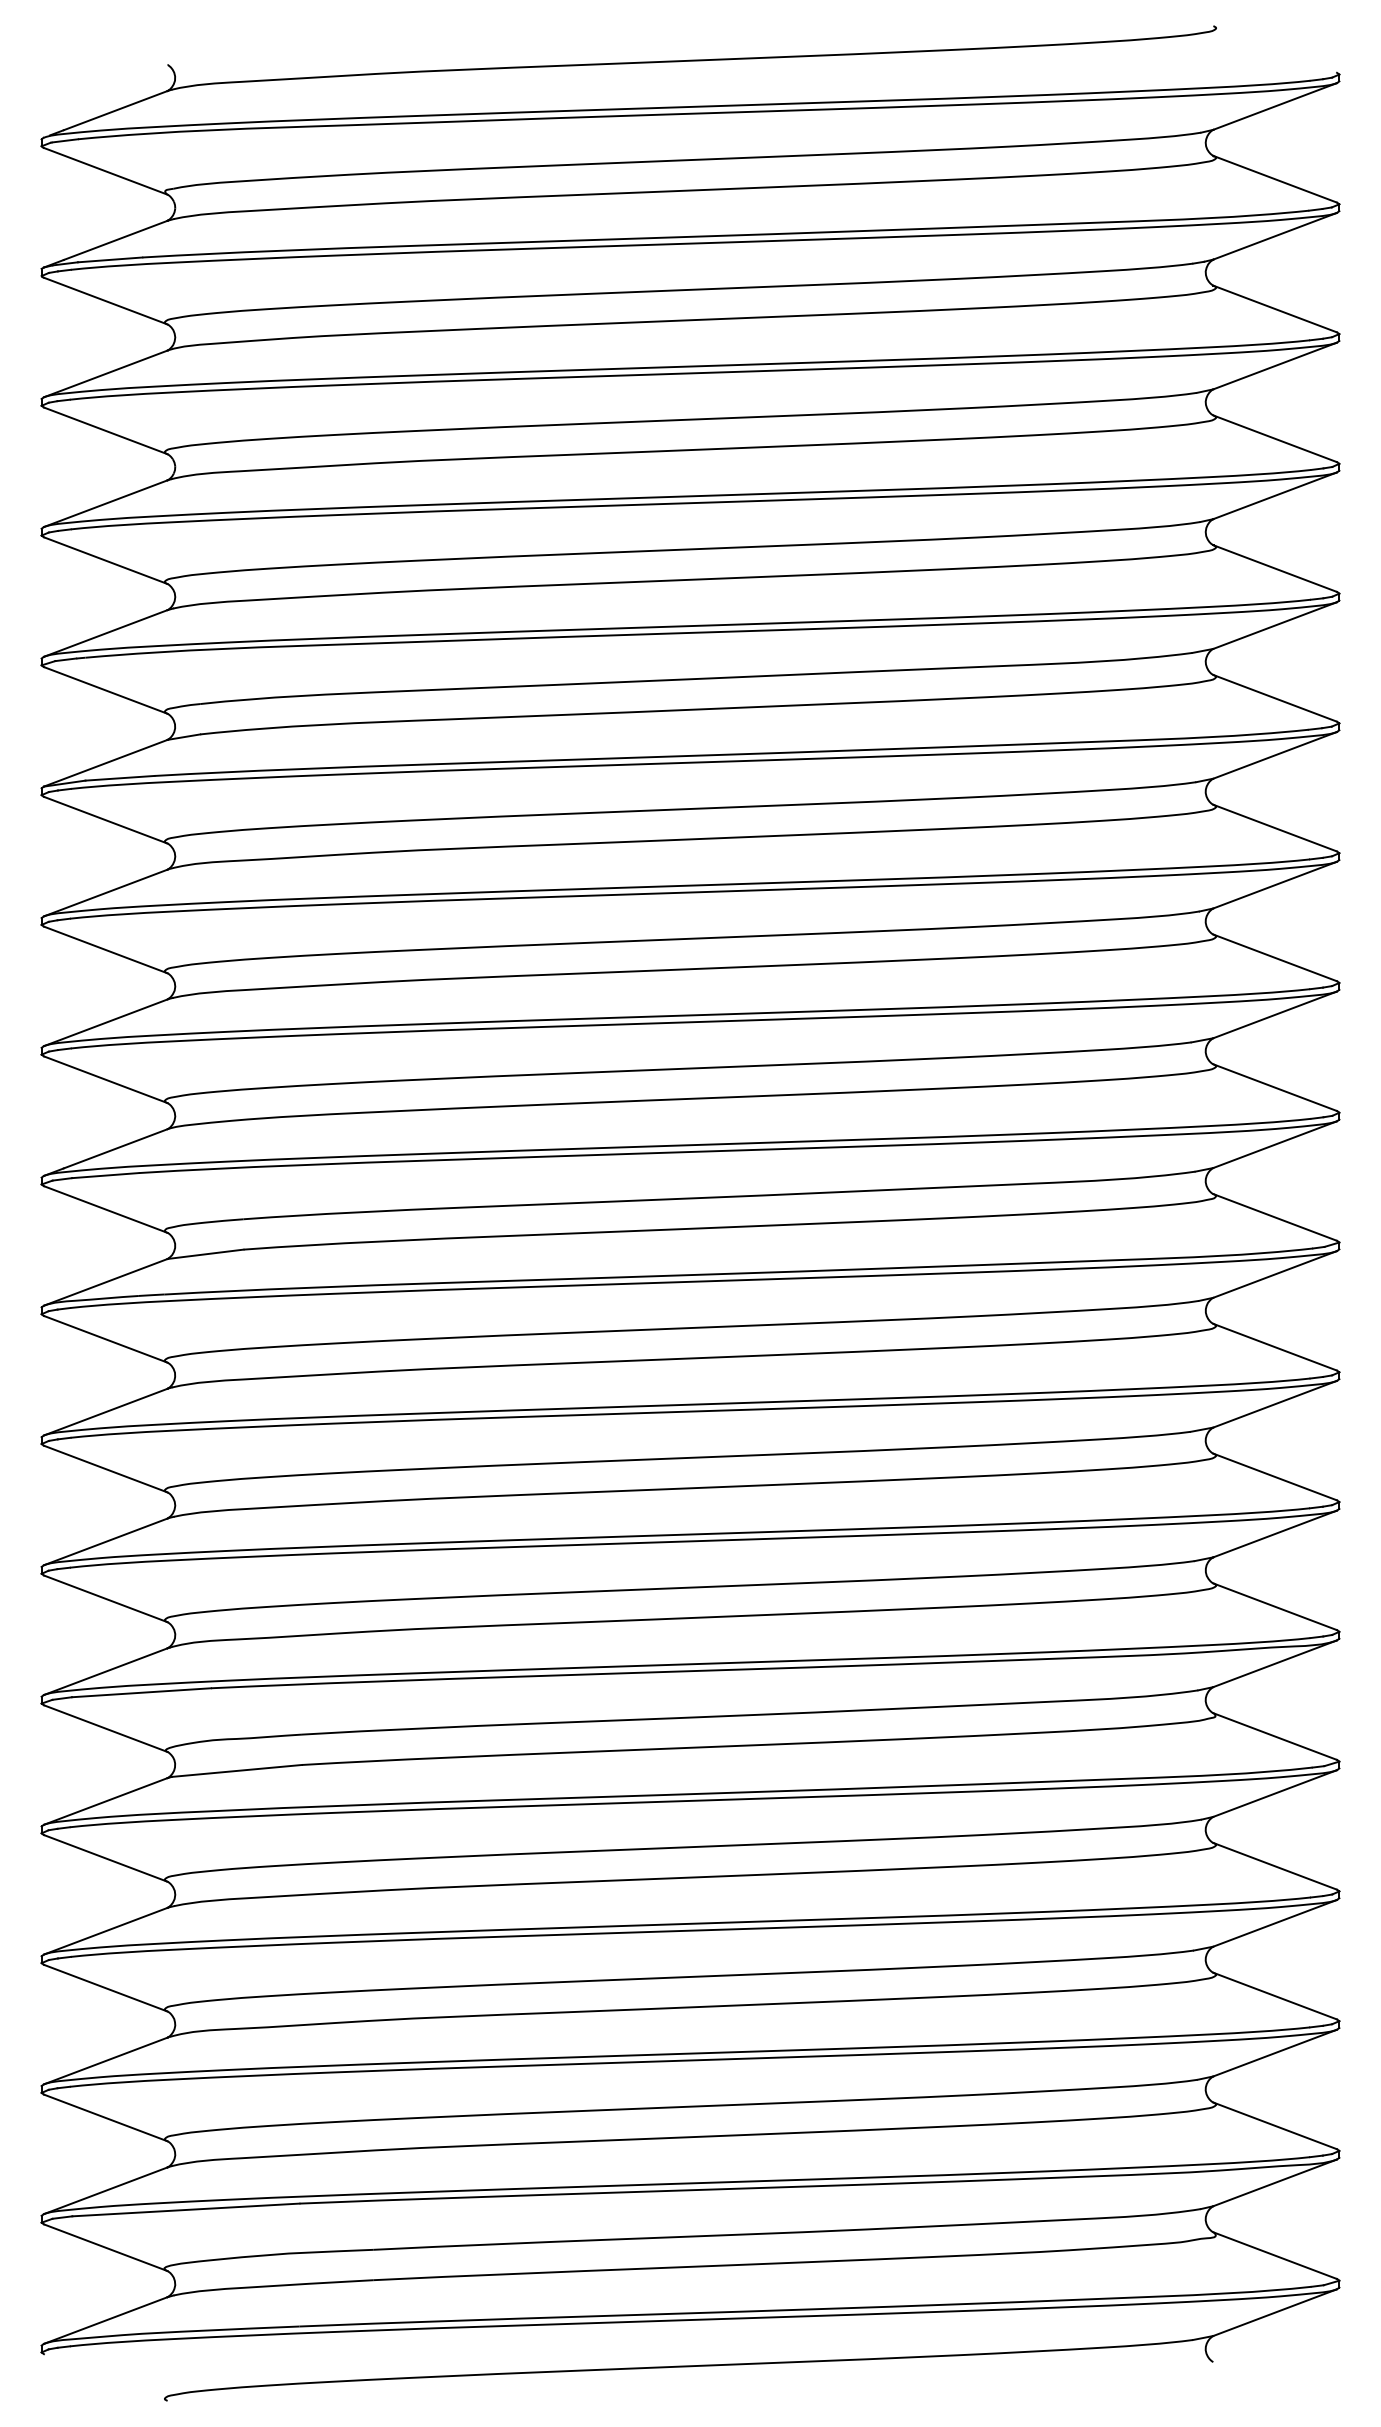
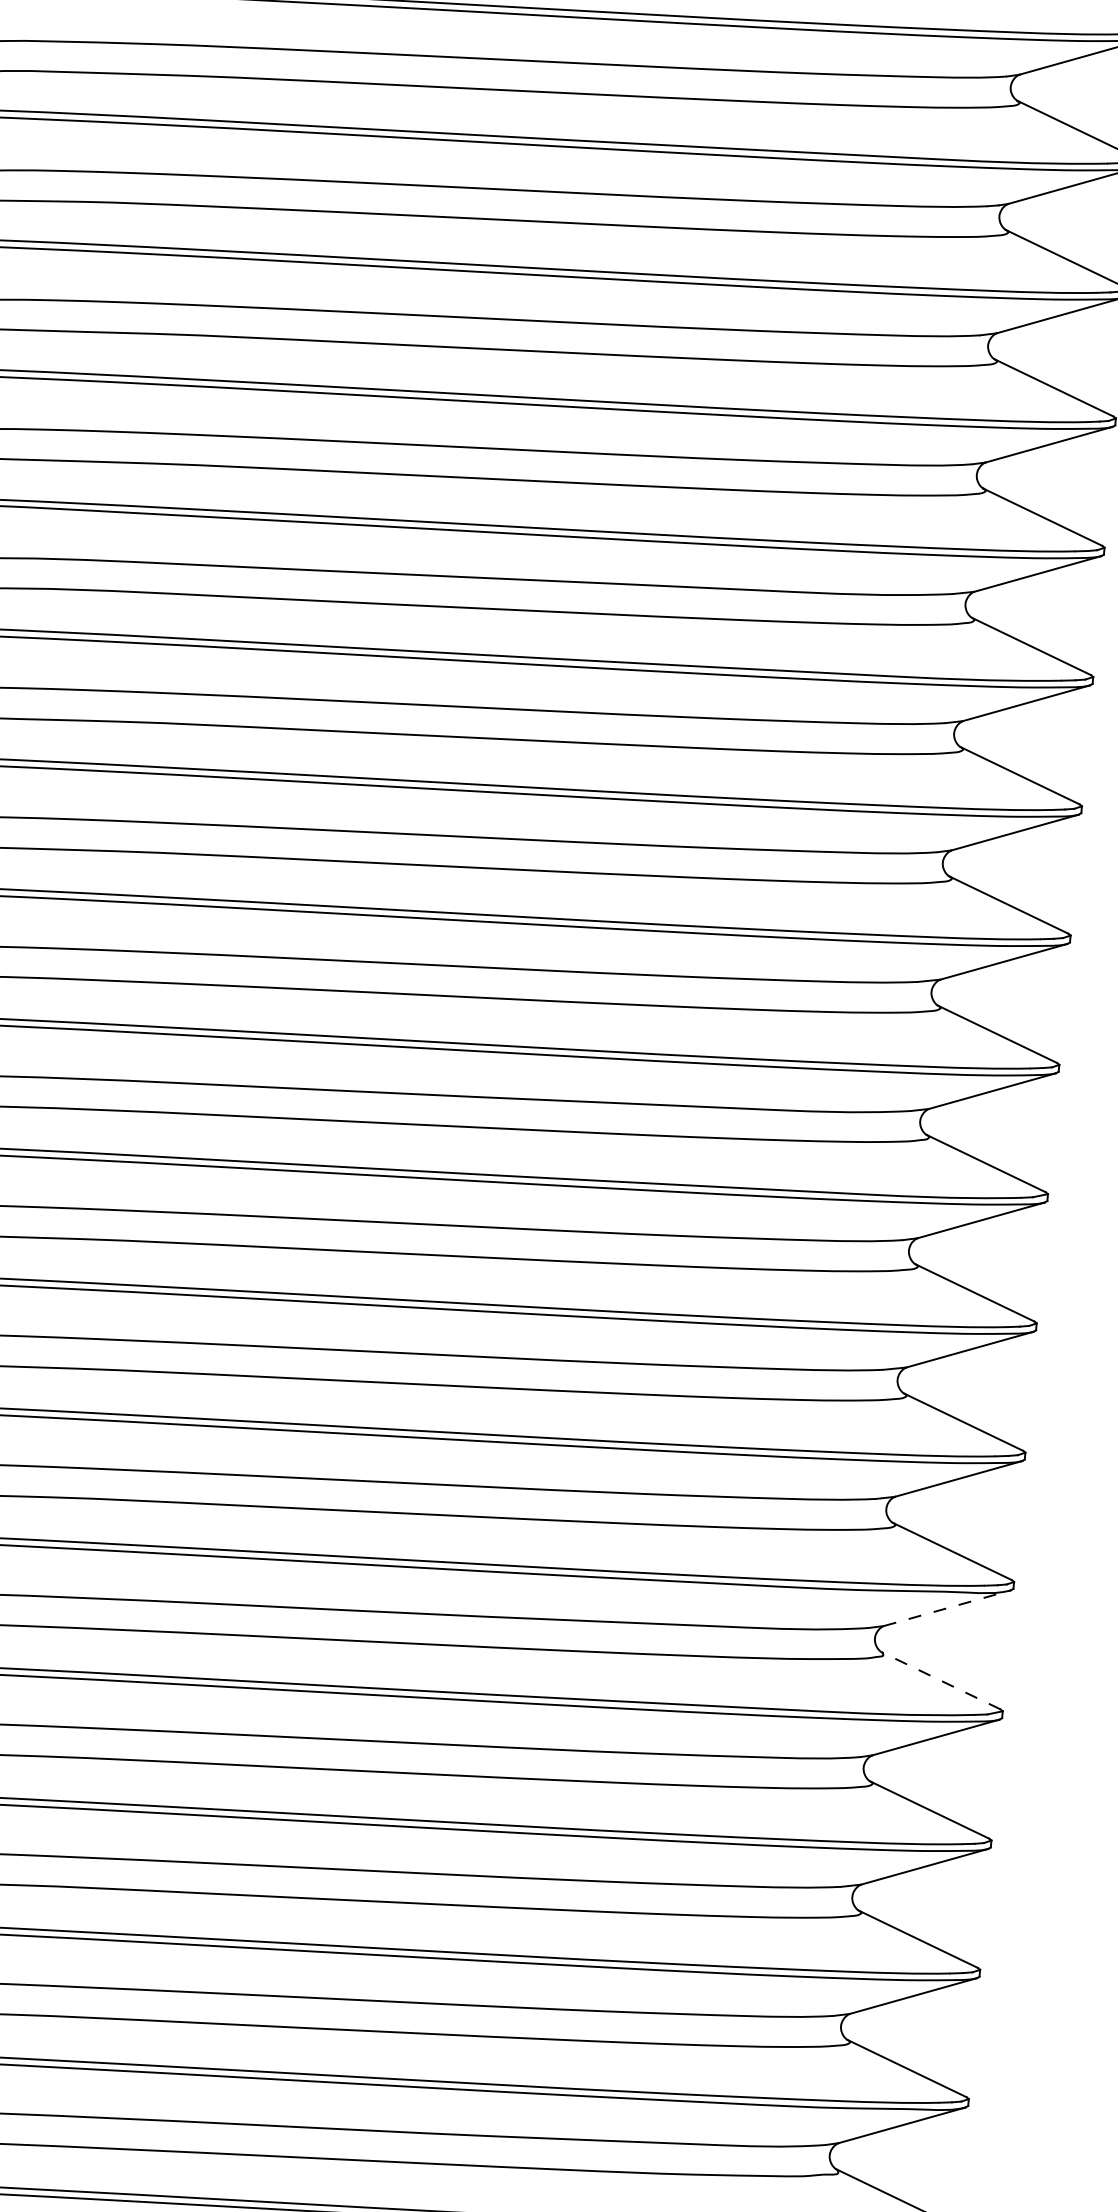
line: (1275, 1663) -> (947, 1607), solid -> dashed
line: (1274, 1736) -> (940, 1680), solid -> dashed

